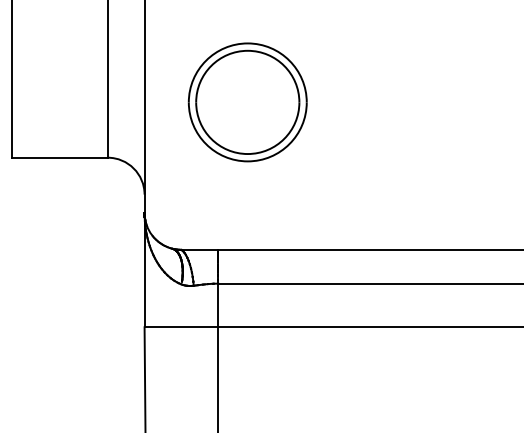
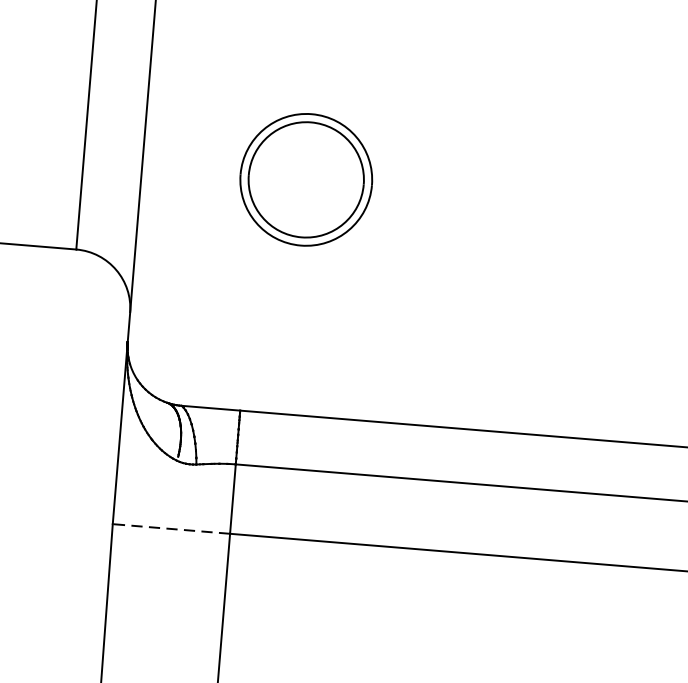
part: (247, 102) -> (305, 179), size x0.7
line: (181, 327) -> (171, 529), solid -> dashed

